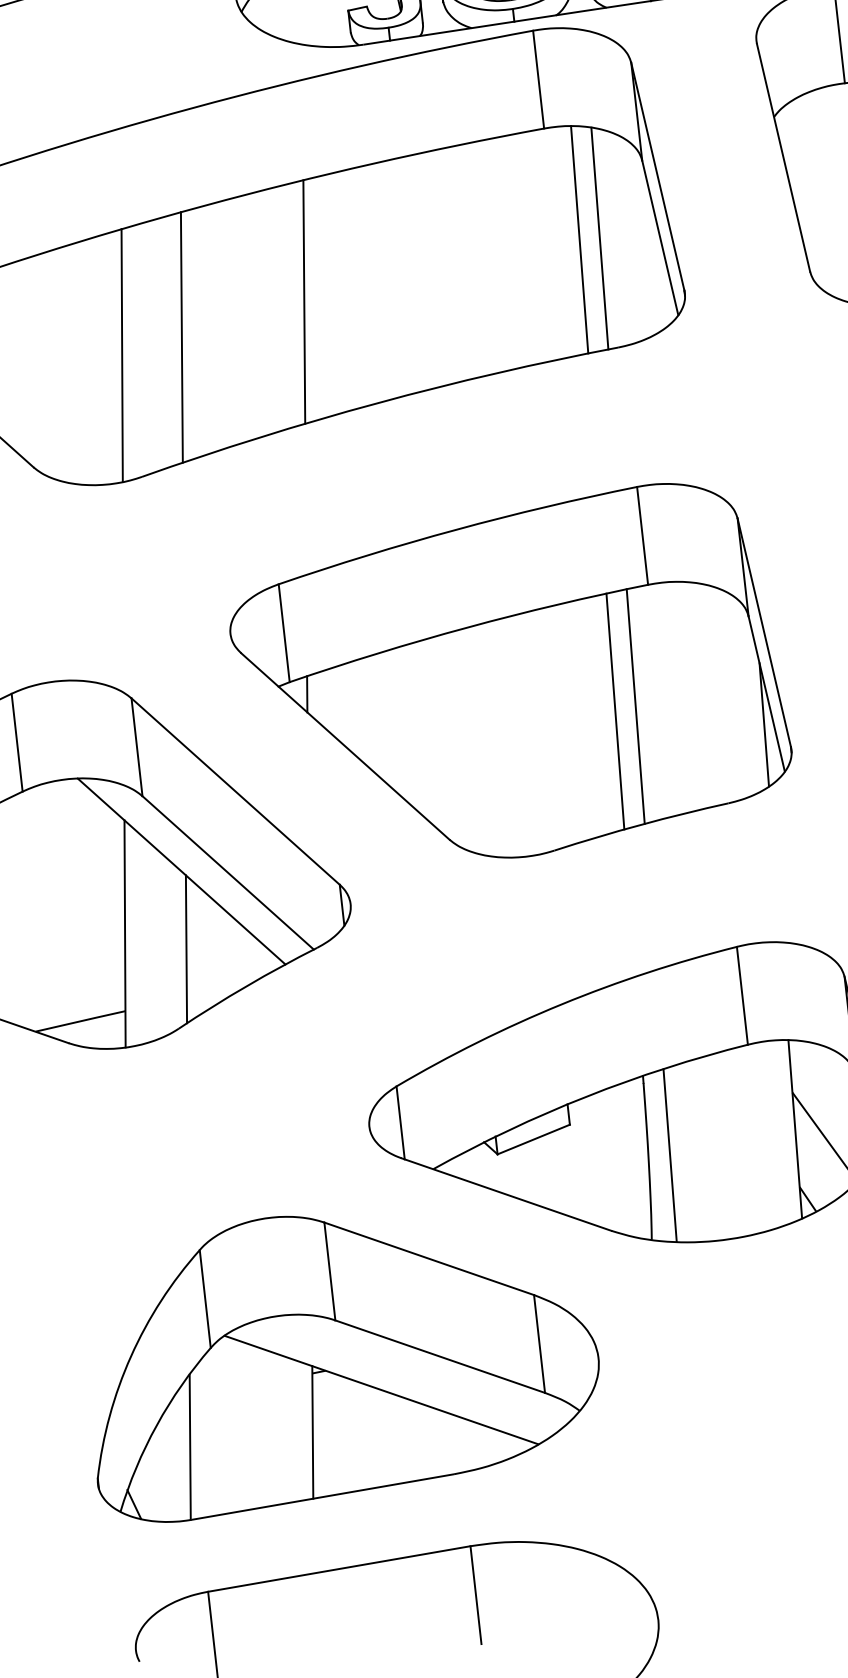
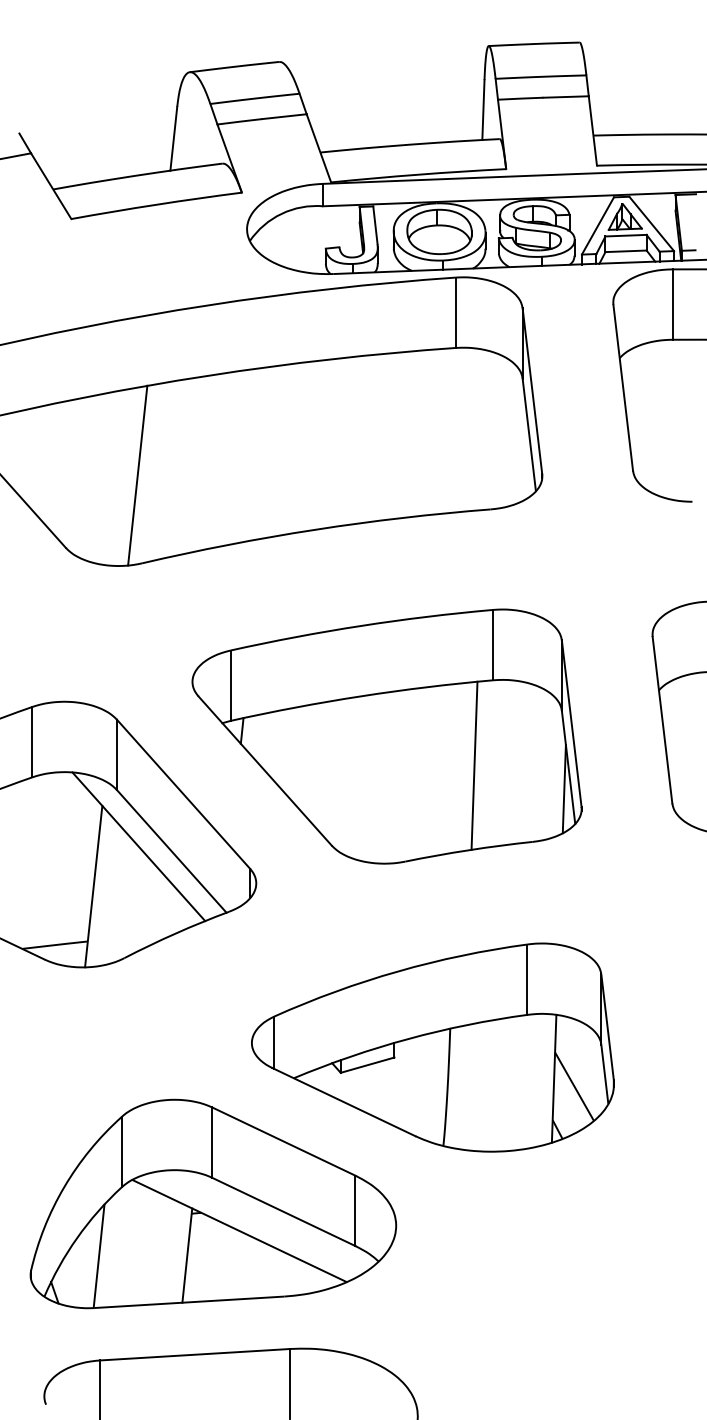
line: (600, 238) -> (486, 430), removed
line: (579, 239) -> (471, 429), removed
line: (304, 301) -> (271, 451), removed
line: (181, 337) -> (181, 467), removed
line: (615, 711) -> (459, 767), removed
line: (185, 948) -> (135, 901), removed
line: (670, 1155) -> (463, 1087), removed

